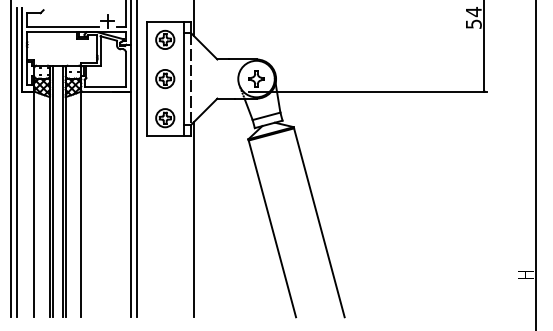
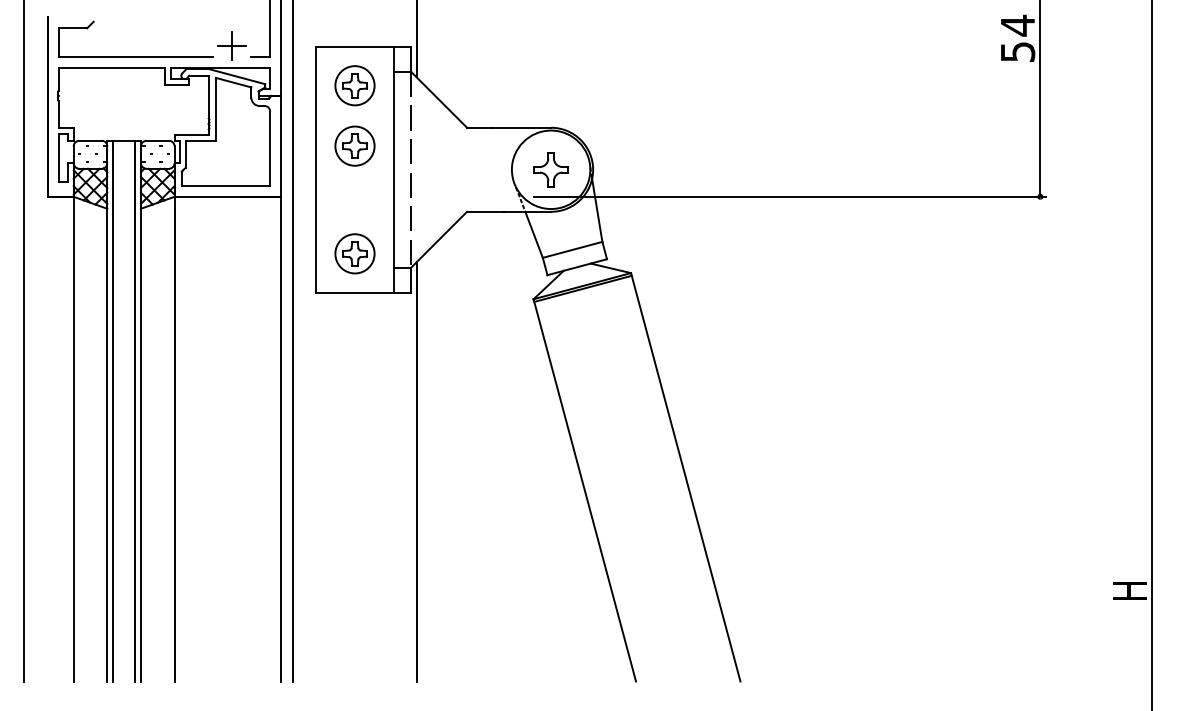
part: (165, 79) -> (355, 147), moved
line: (16, 162) -> (35, 349), removed

